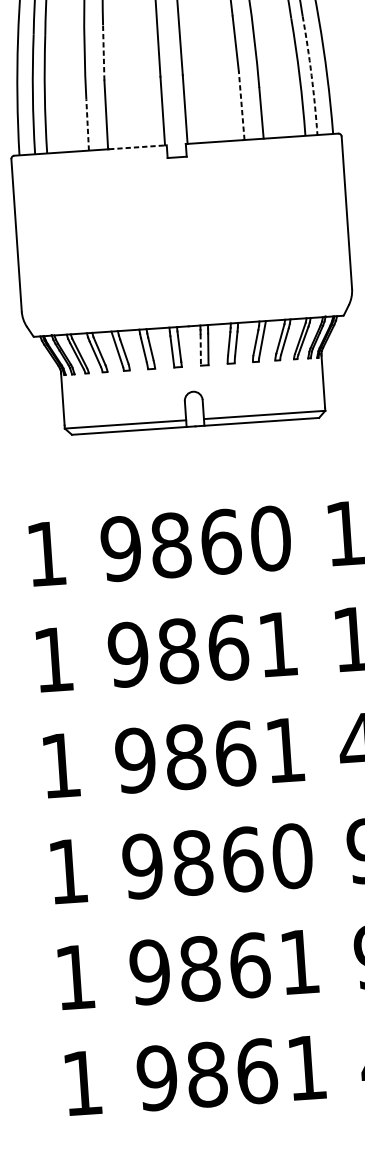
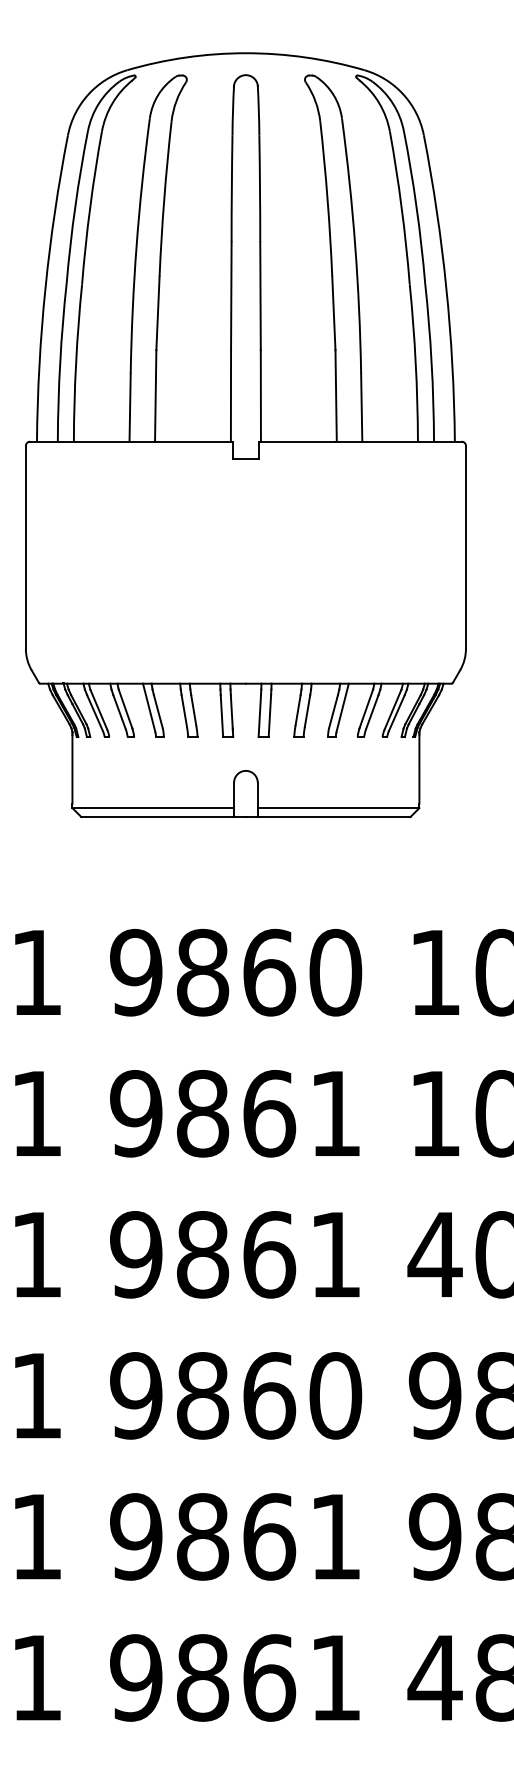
line: (103, 52) -> (157, 313), dashed -> solid
arc: (311, 75) -> (431, 362), dashed -> solid
line: (241, 105) -> (336, 395), dashed -> solid
line: (87, 124) -> (130, 407), dashed -> solid
line: (138, 147) -> (195, 441), dashed -> solid
line: (200, 350) -> (259, 716), dashed -> solid

